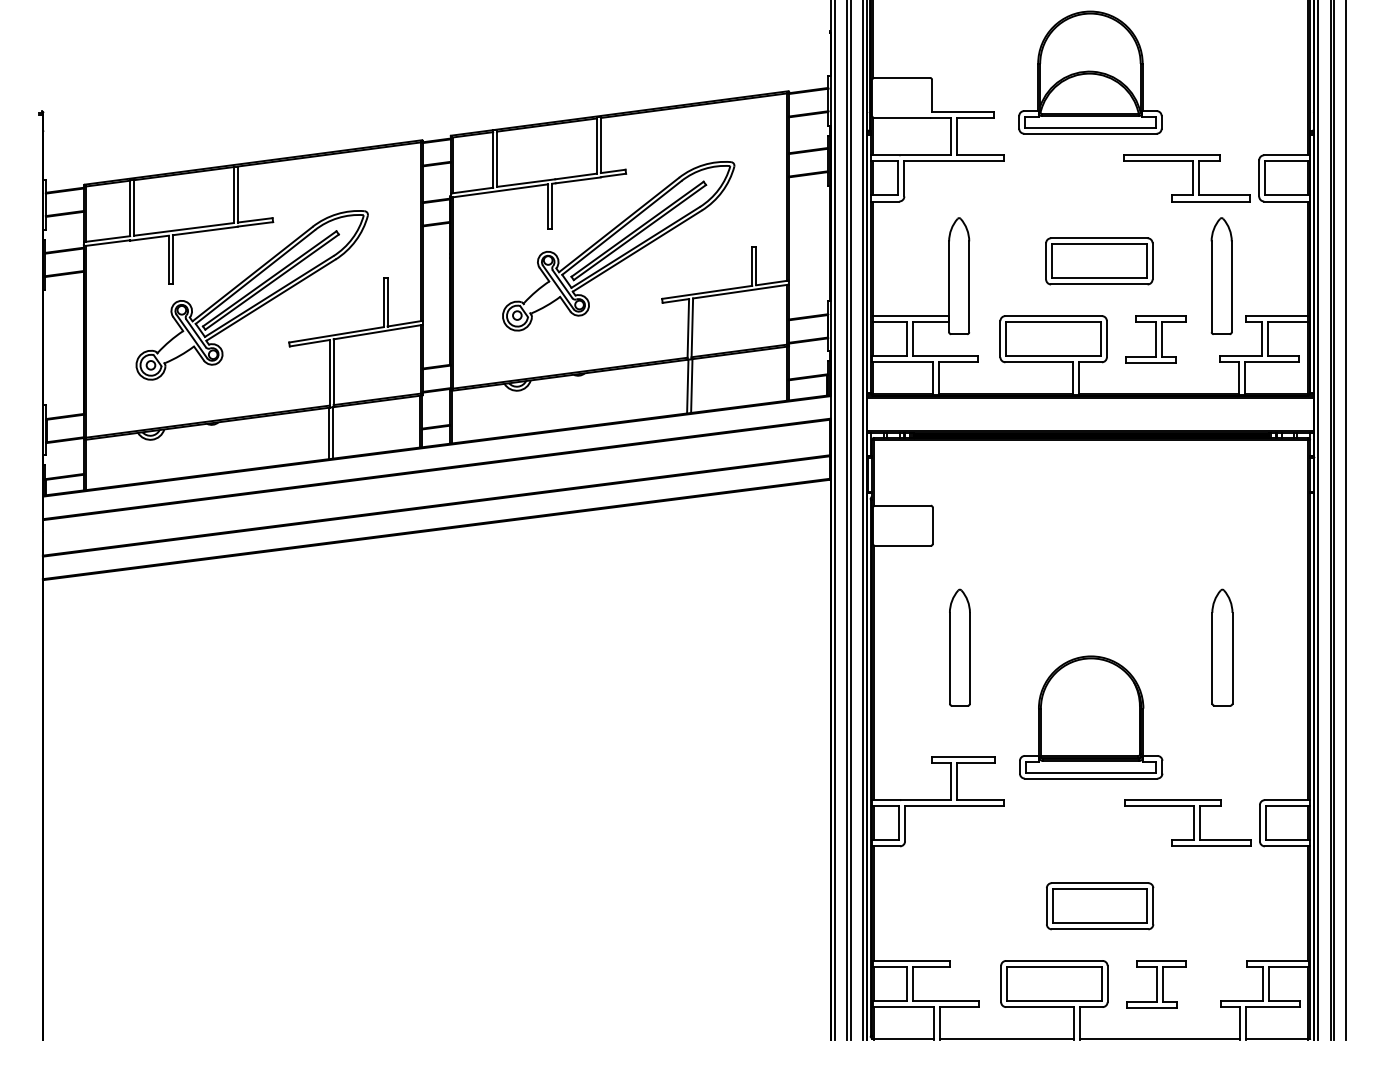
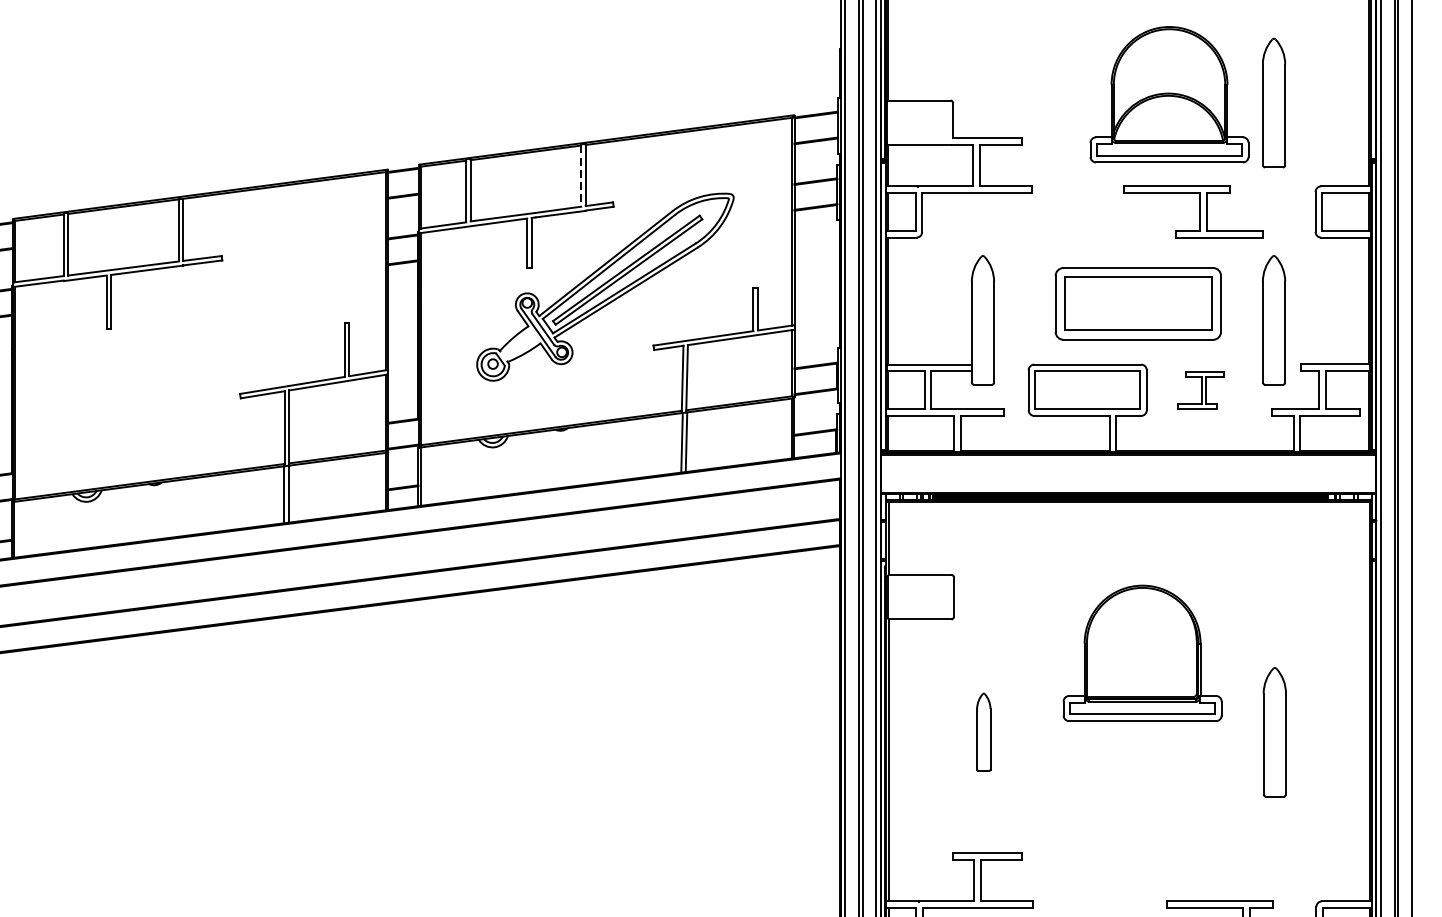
part: (1090, 72) -> (1169, 94), moved
part: (1221, 79) -> (1273, 102), added
line: (596, 146) -> (580, 176), solid -> dashed
part: (1186, 178) -> (1192, 212), moved
part: (1099, 261) -> (1138, 304), size x1.4
part: (251, 295) -> (198, 341), removed
part: (1155, 339) -> (1200, 390), size x0.7
part: (959, 647) -> (983, 732), size x0.6
part: (1091, 717) -> (1142, 653), moved

